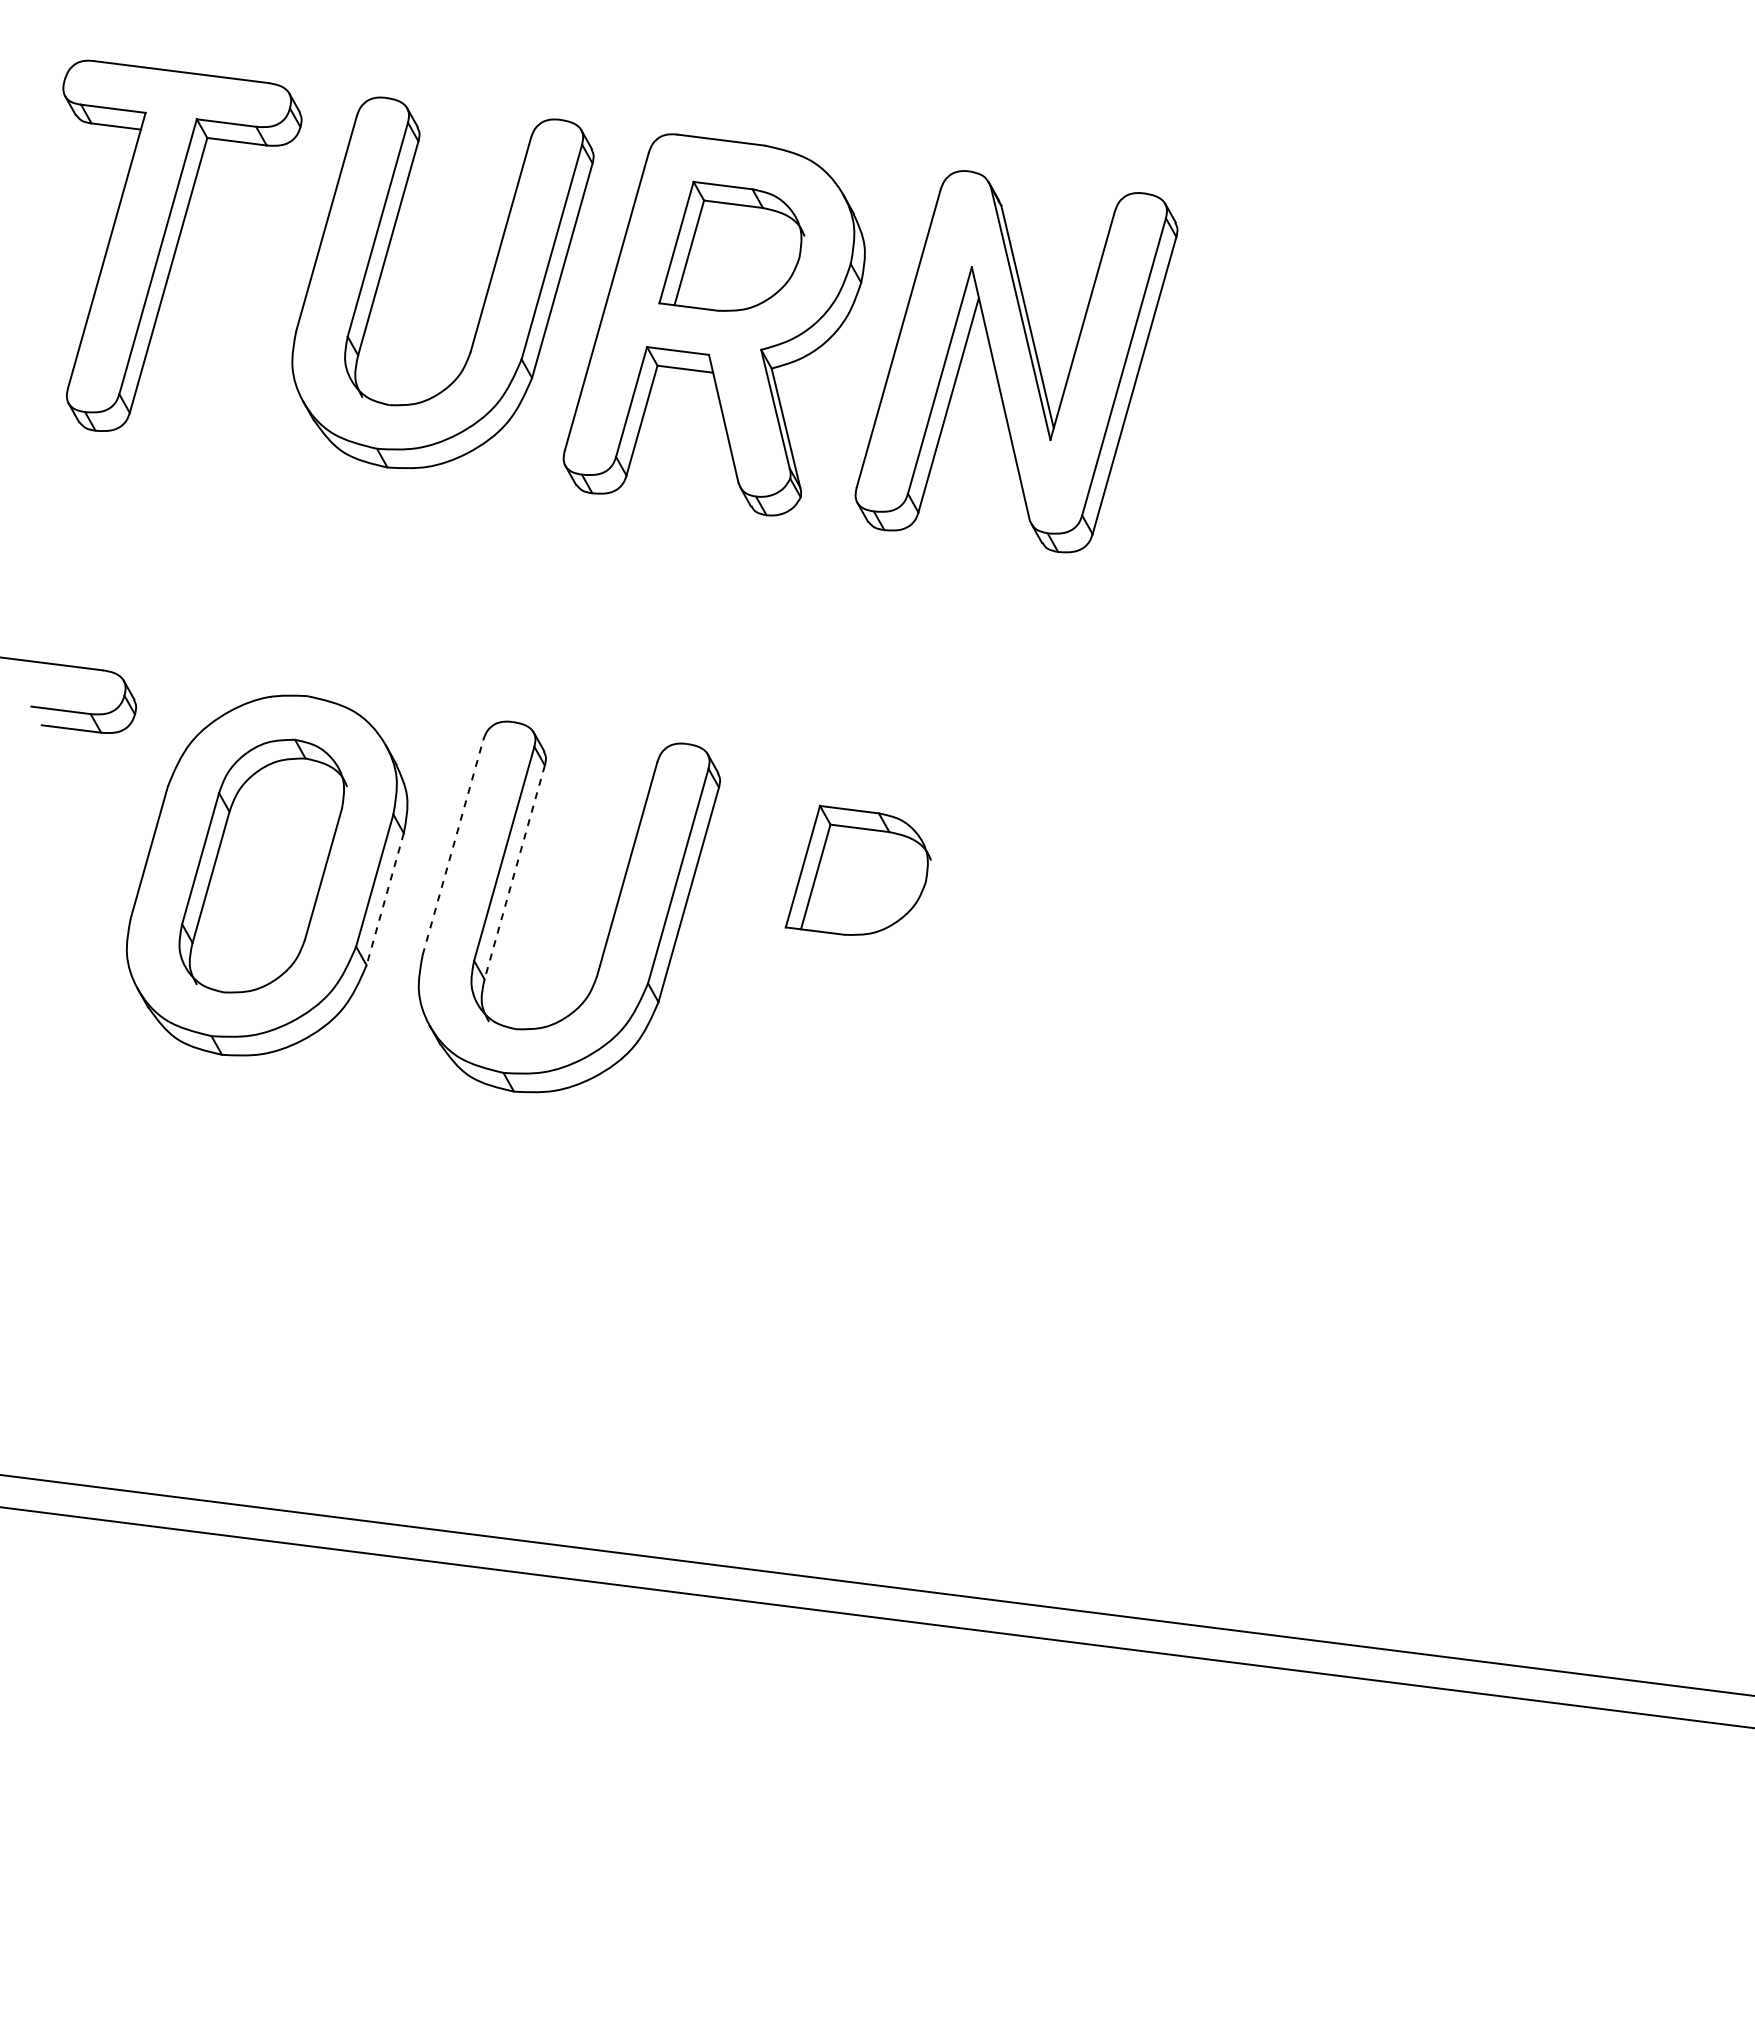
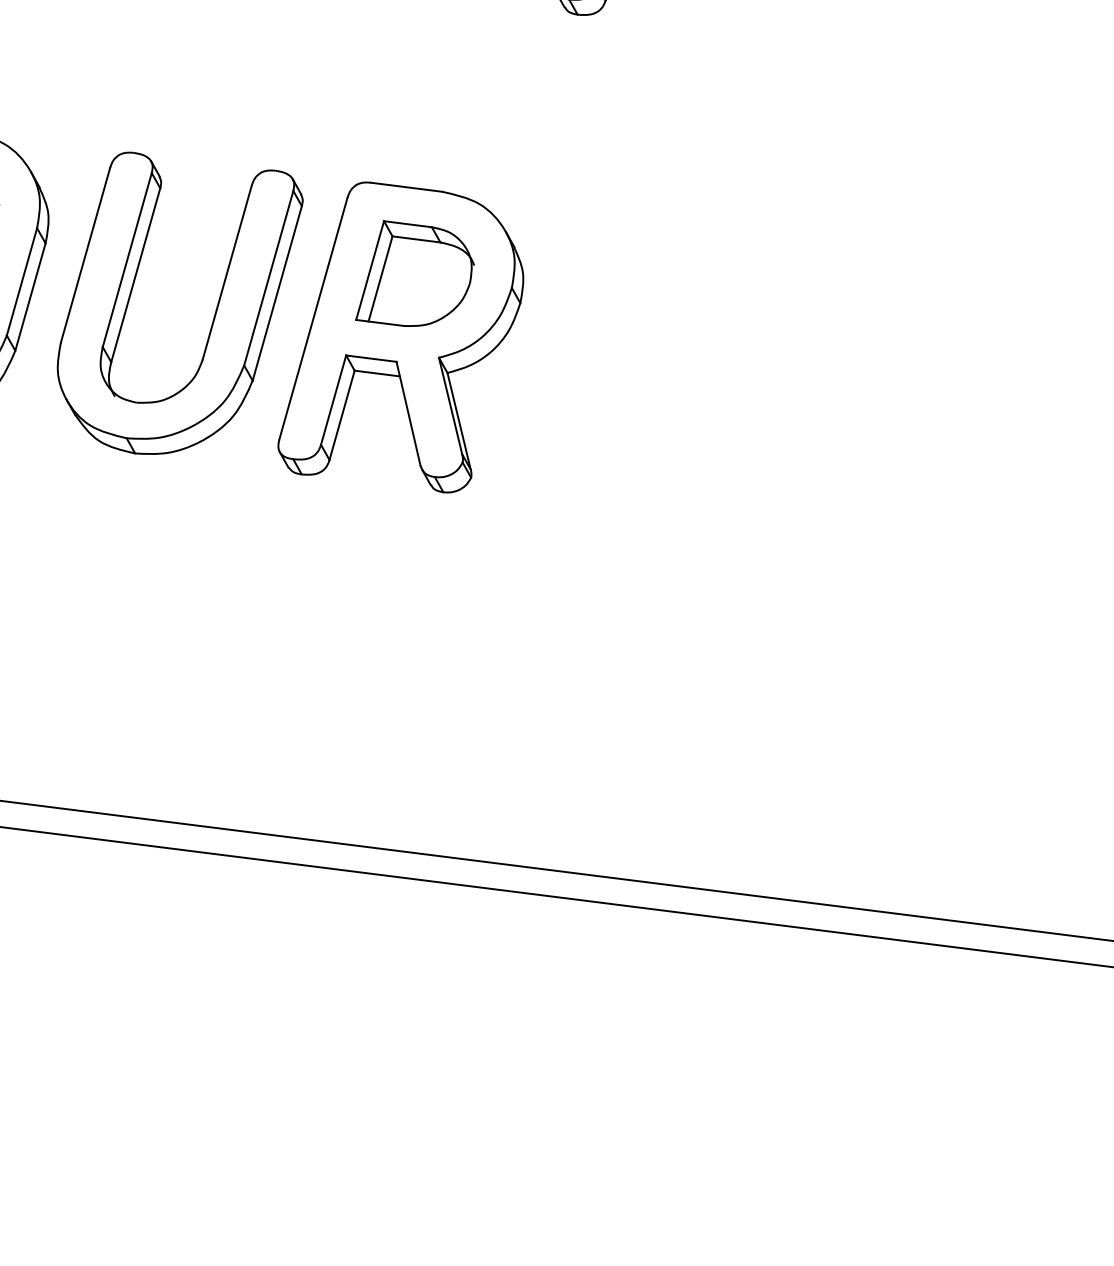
line: (453, 847) -> (86, 254), dashed -> solid
line: (514, 872) -> (135, 275), dashed -> solid
line: (385, 899) -> (30, 297), dashed -> solid
part: (840, 948) -> (400, 337), added

